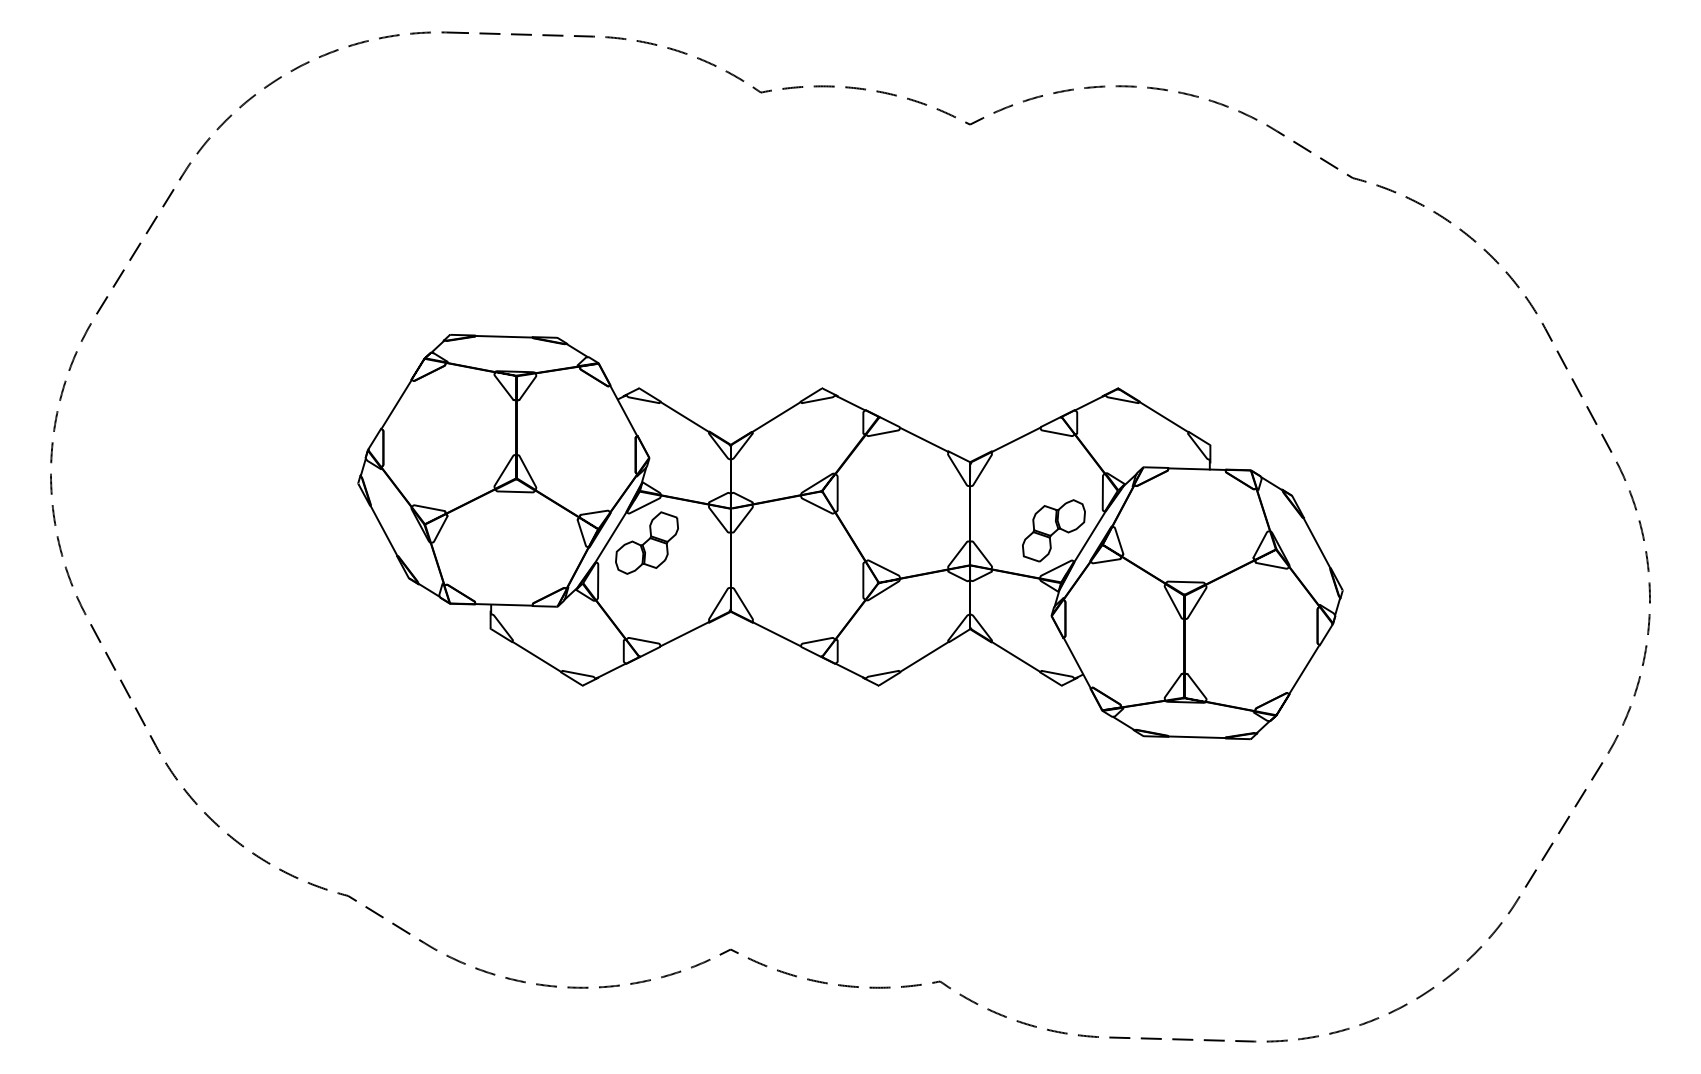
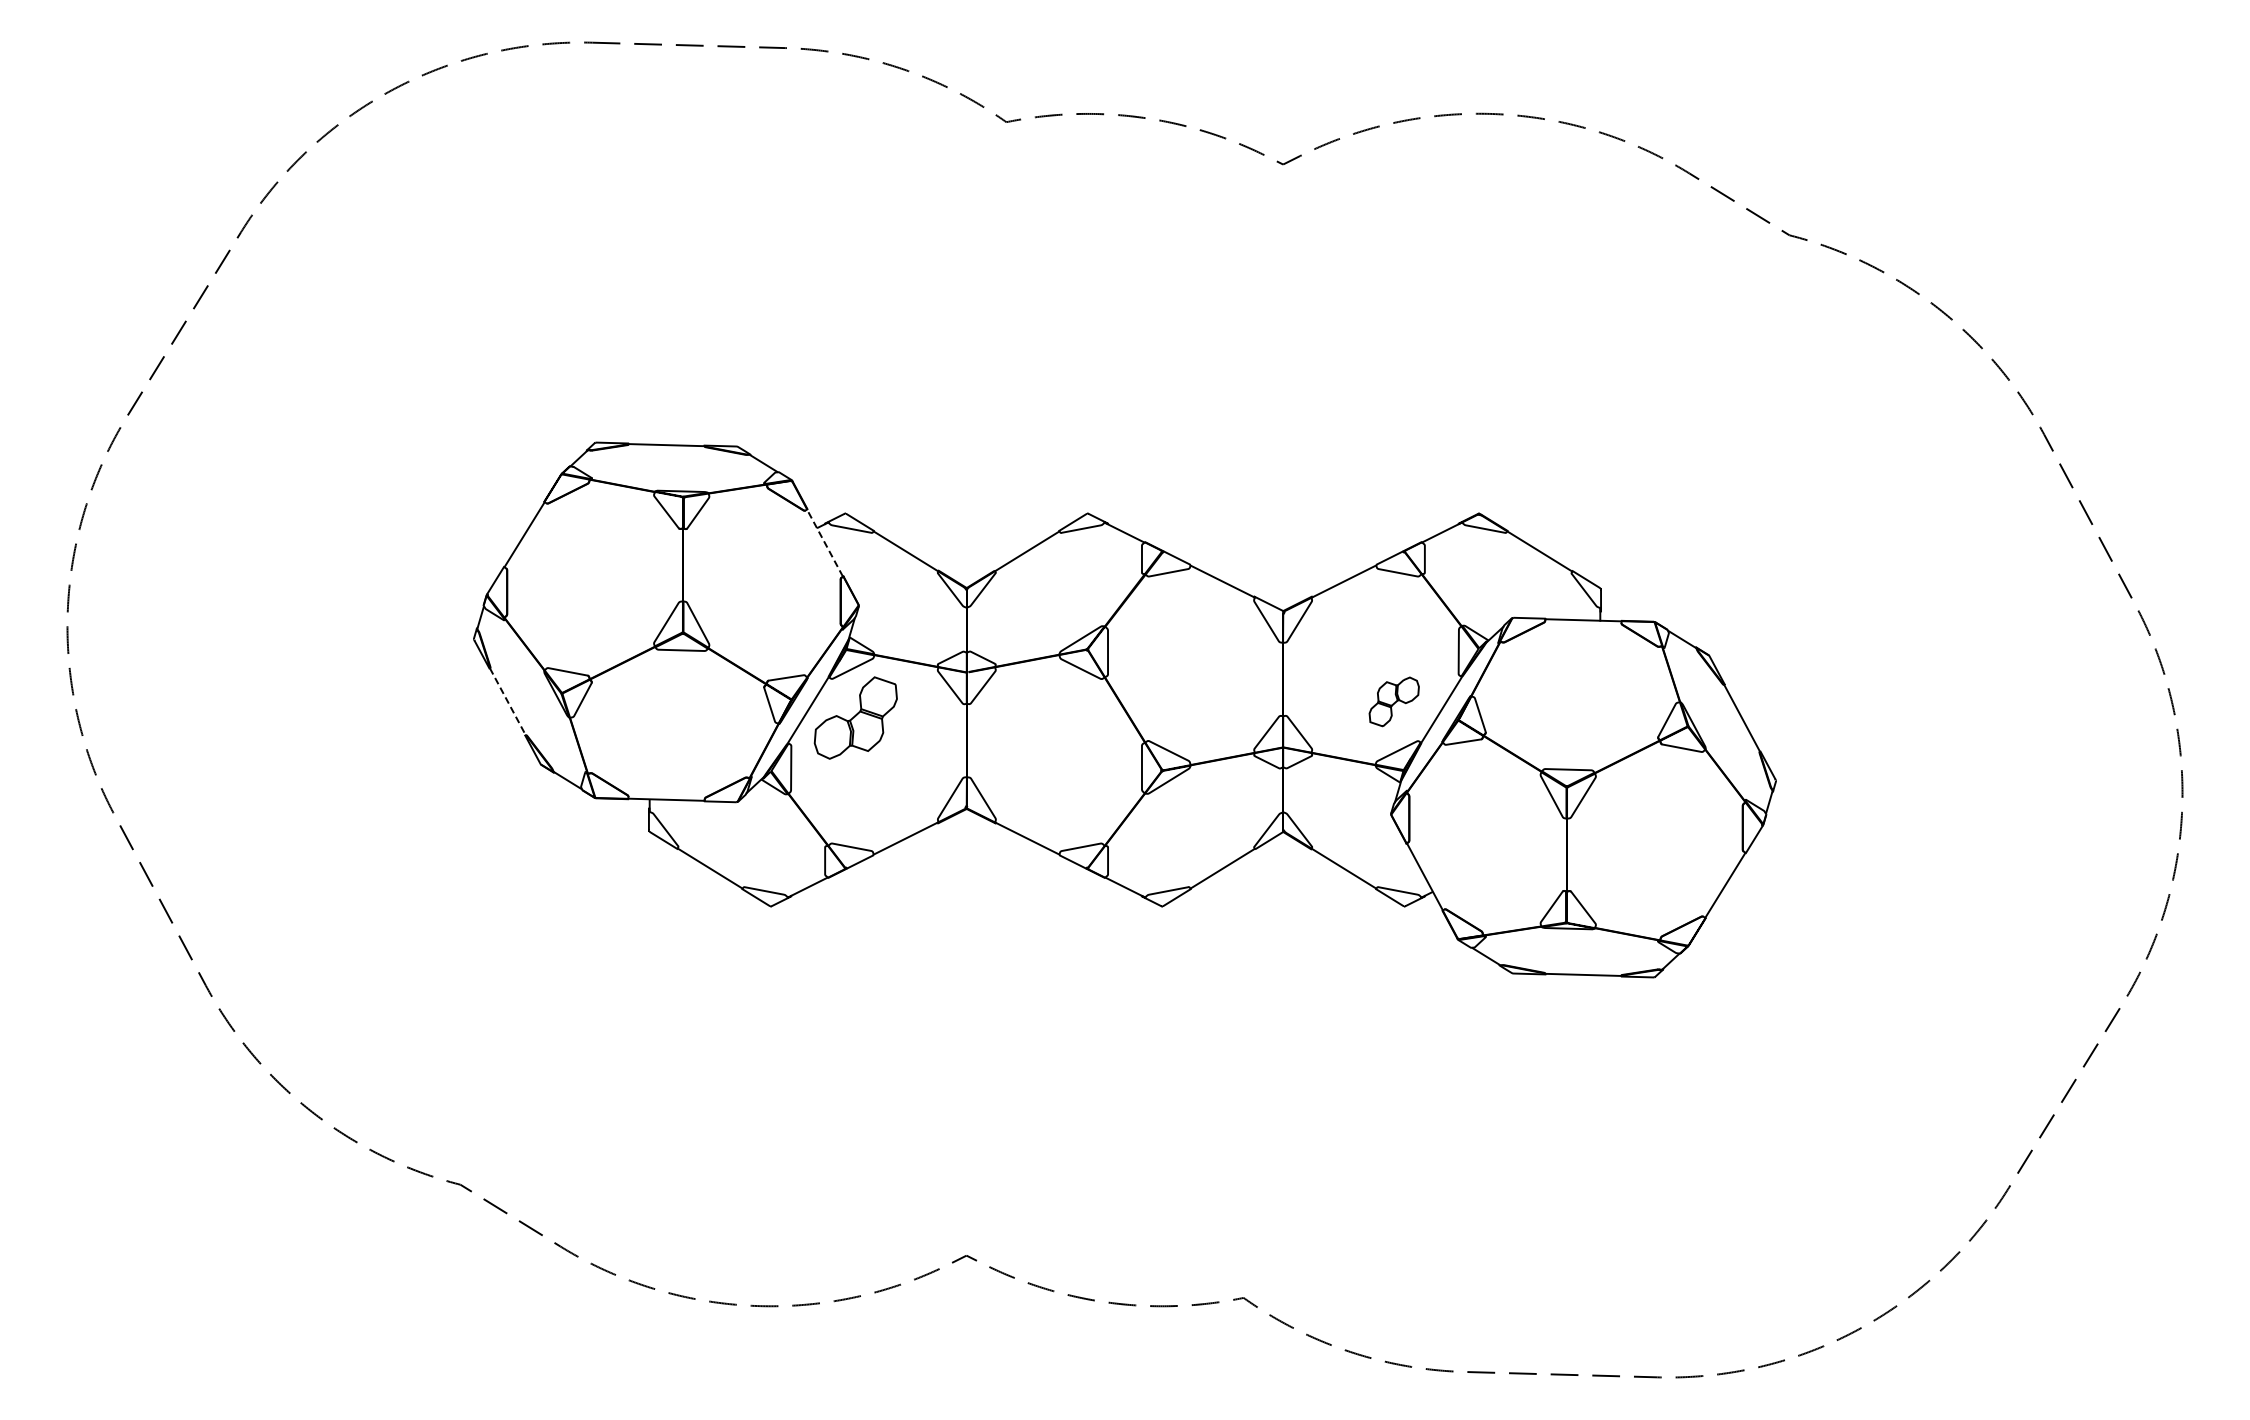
line: (623, 410) -> (824, 542), solid -> dashed
part: (1054, 530) -> (1394, 701), size x0.6
line: (384, 531) -> (508, 702), solid -> dashed

